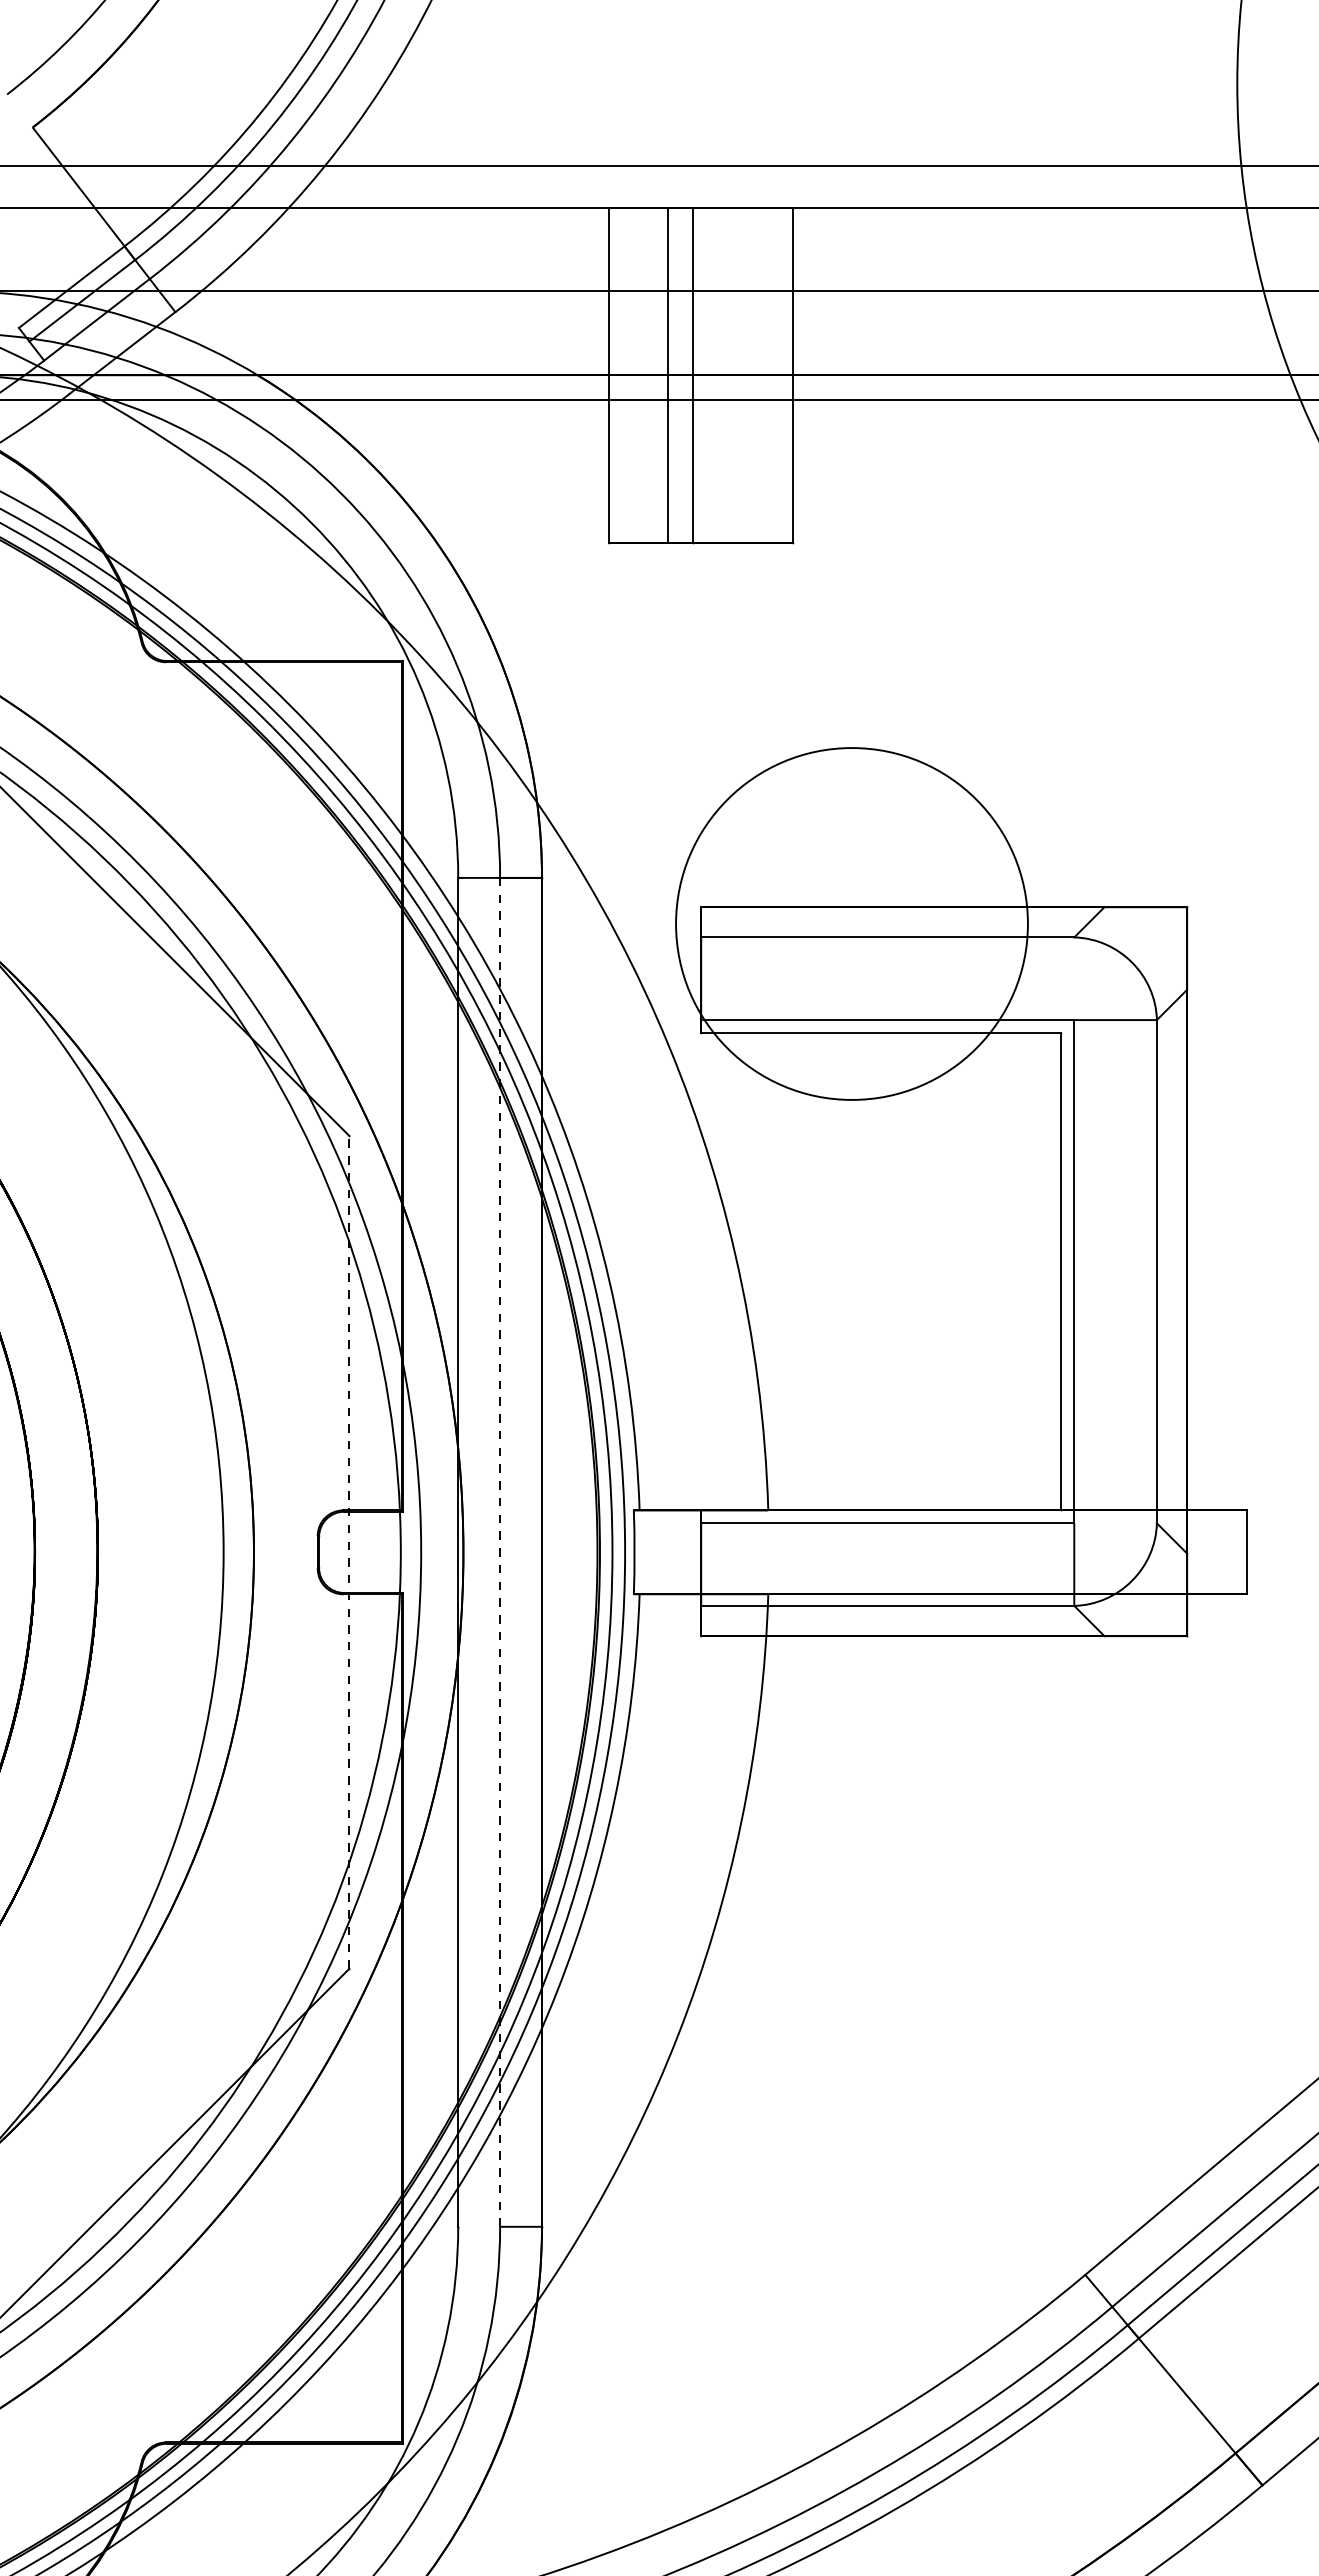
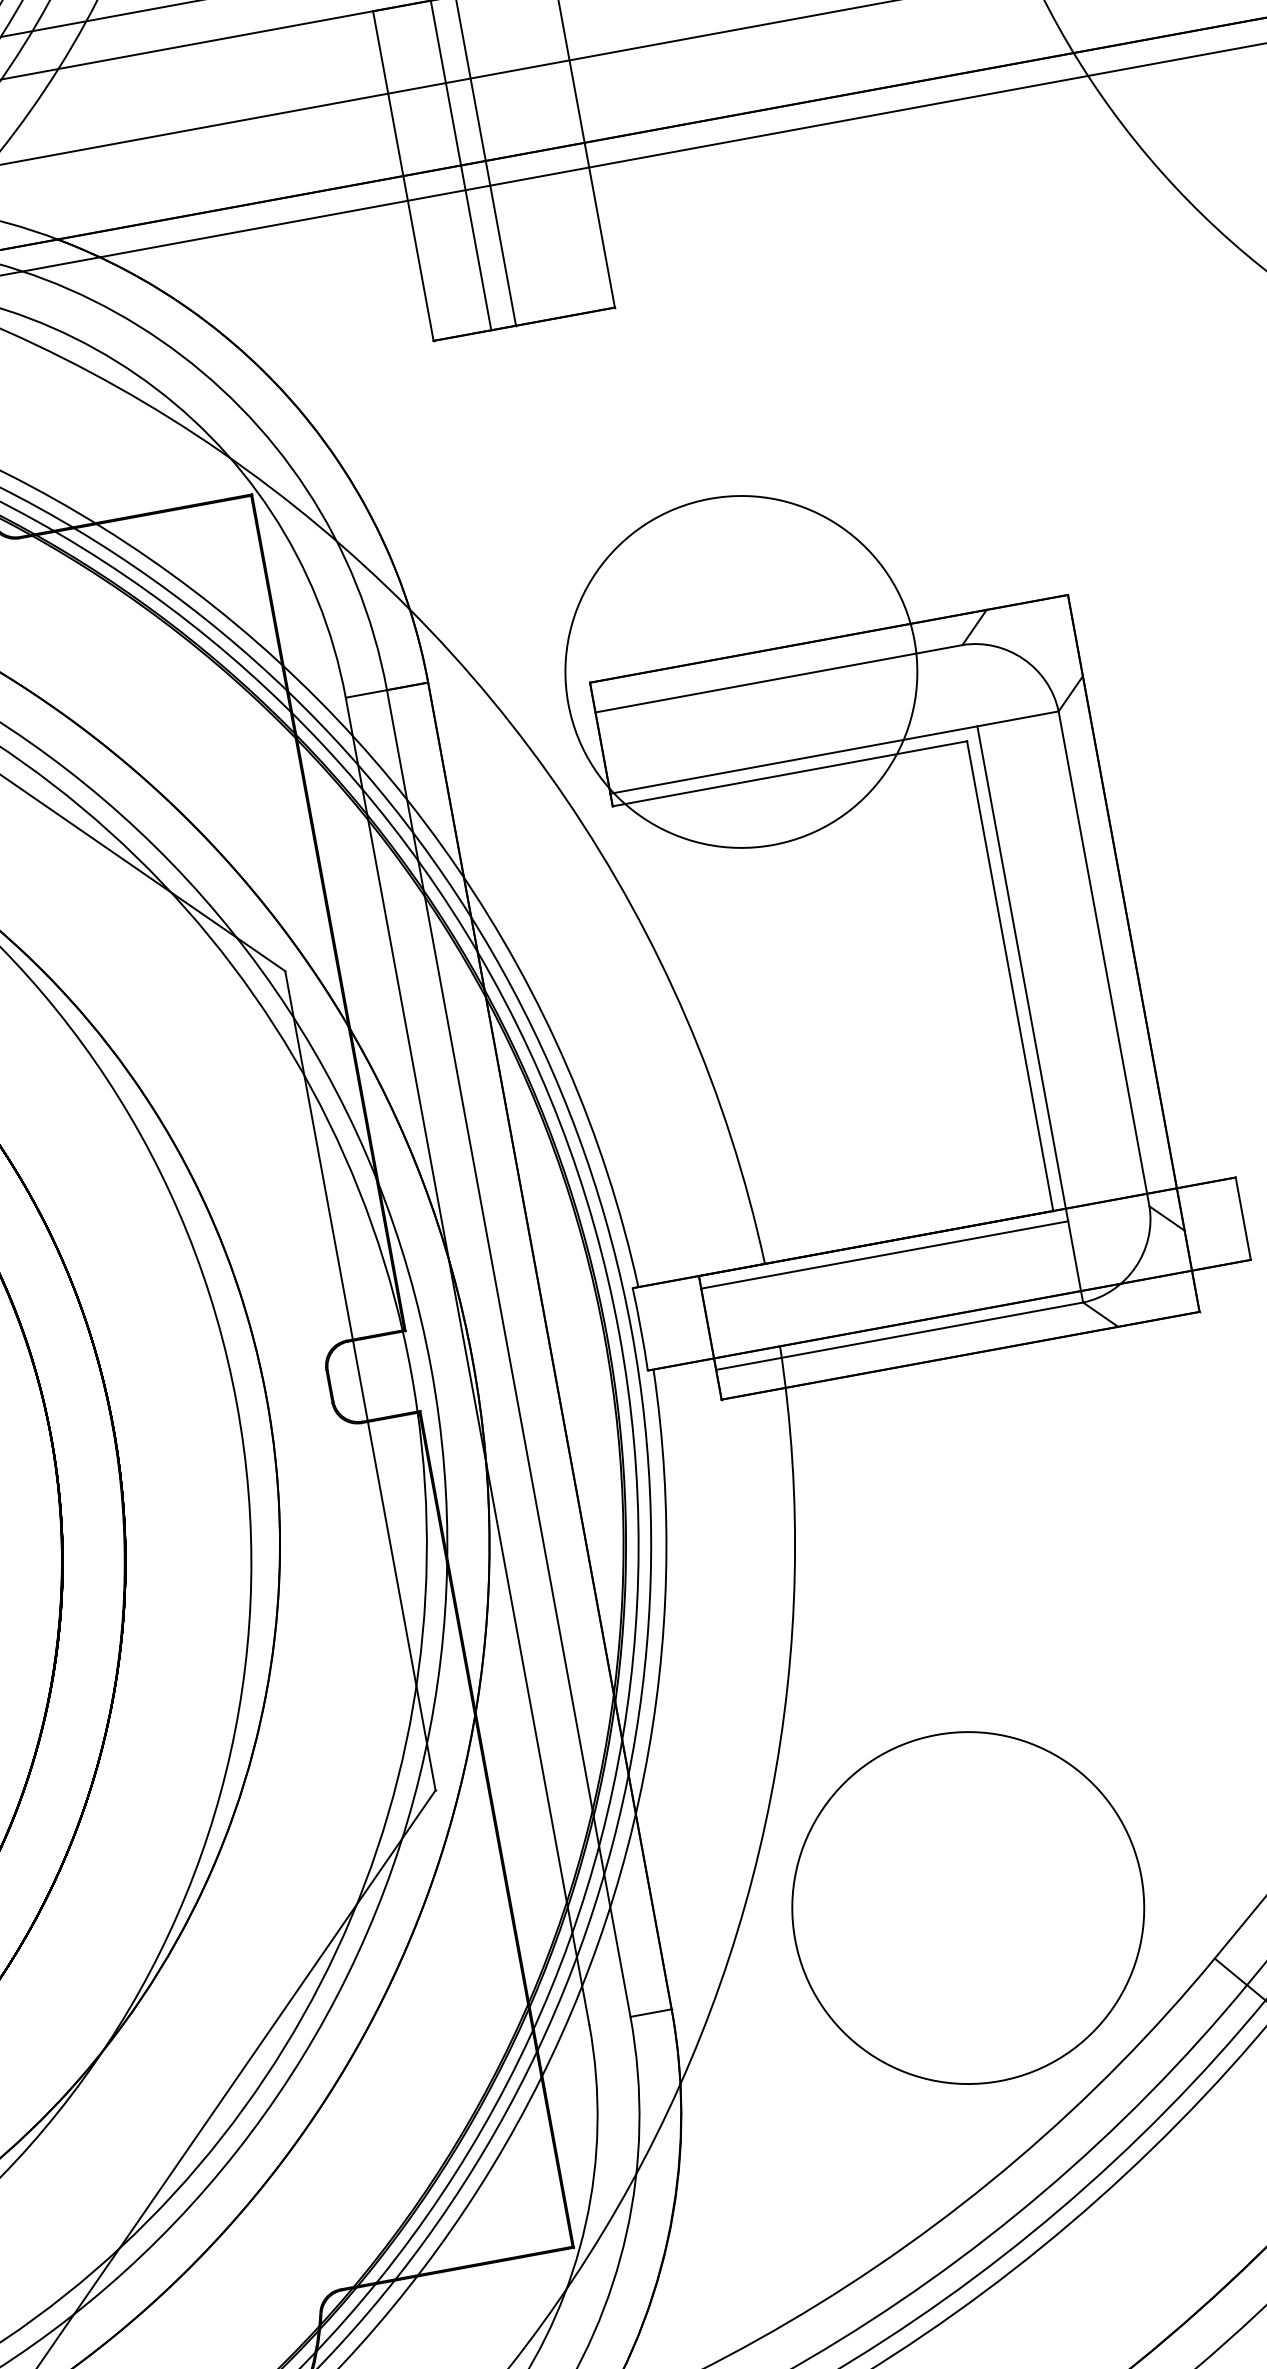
line: (349, 1551) -> (360, 1379), dashed -> solid
line: (500, 1551) -> (508, 1352), dashed -> solid
circle: (851, 2180) -> (967, 1907), added

